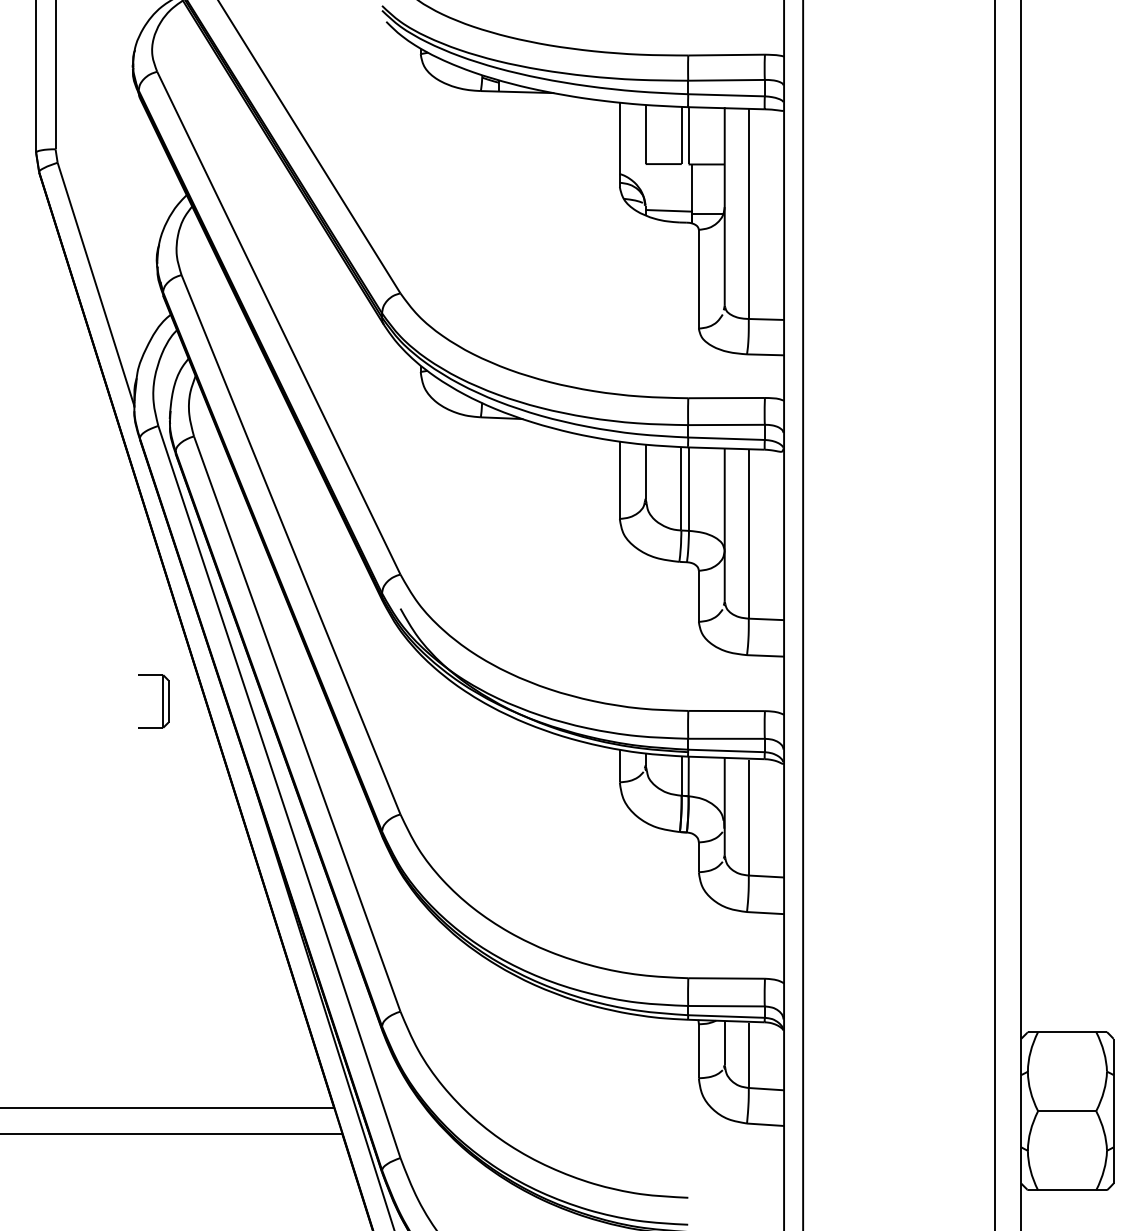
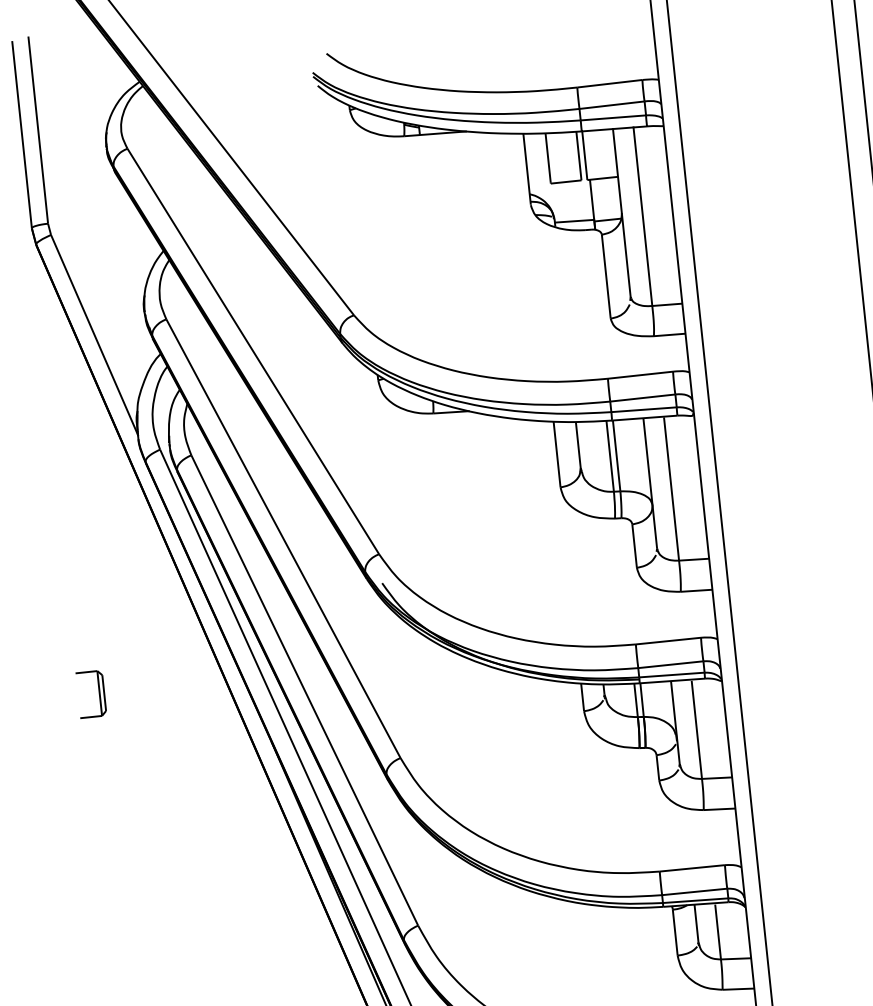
part: (162, 701) -> (99, 693), moved

